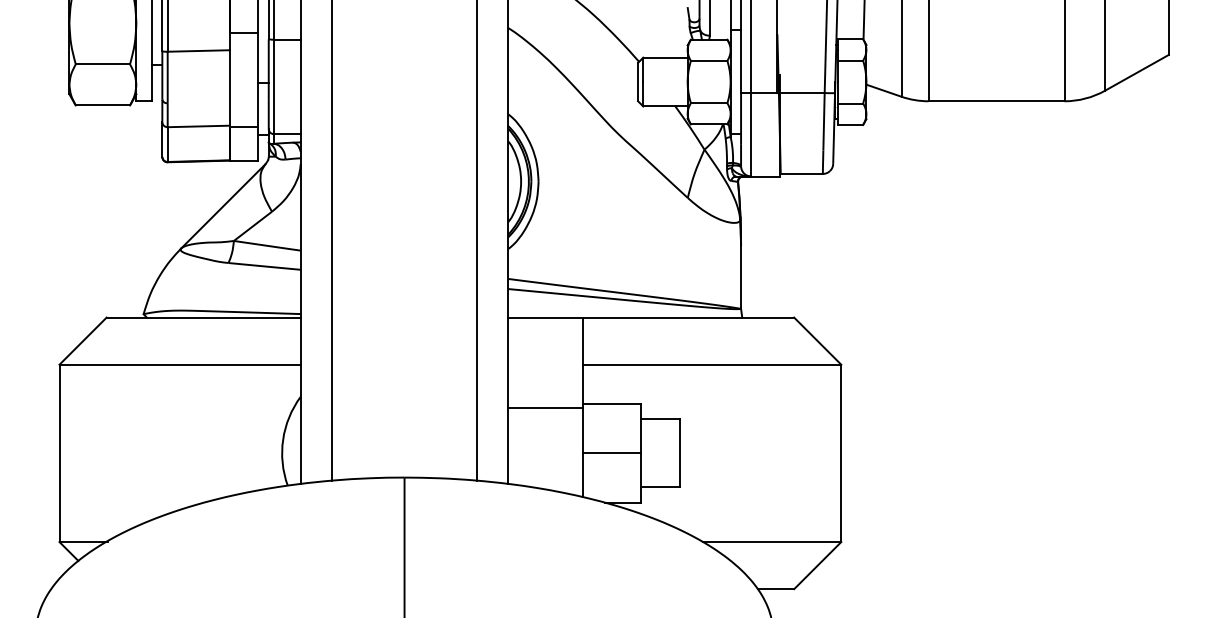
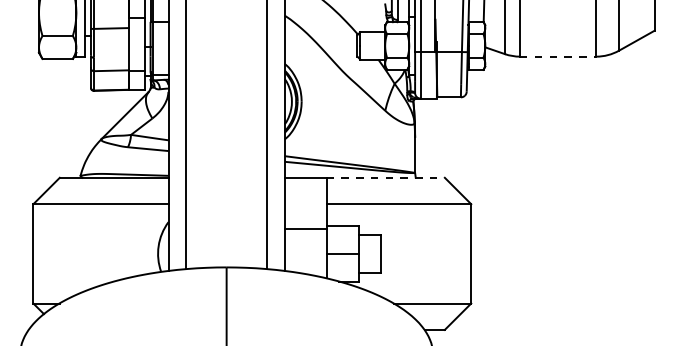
line: (997, 100) -> (558, 56), solid -> dashed
line: (689, 317) -> (386, 177), solid -> dashed

